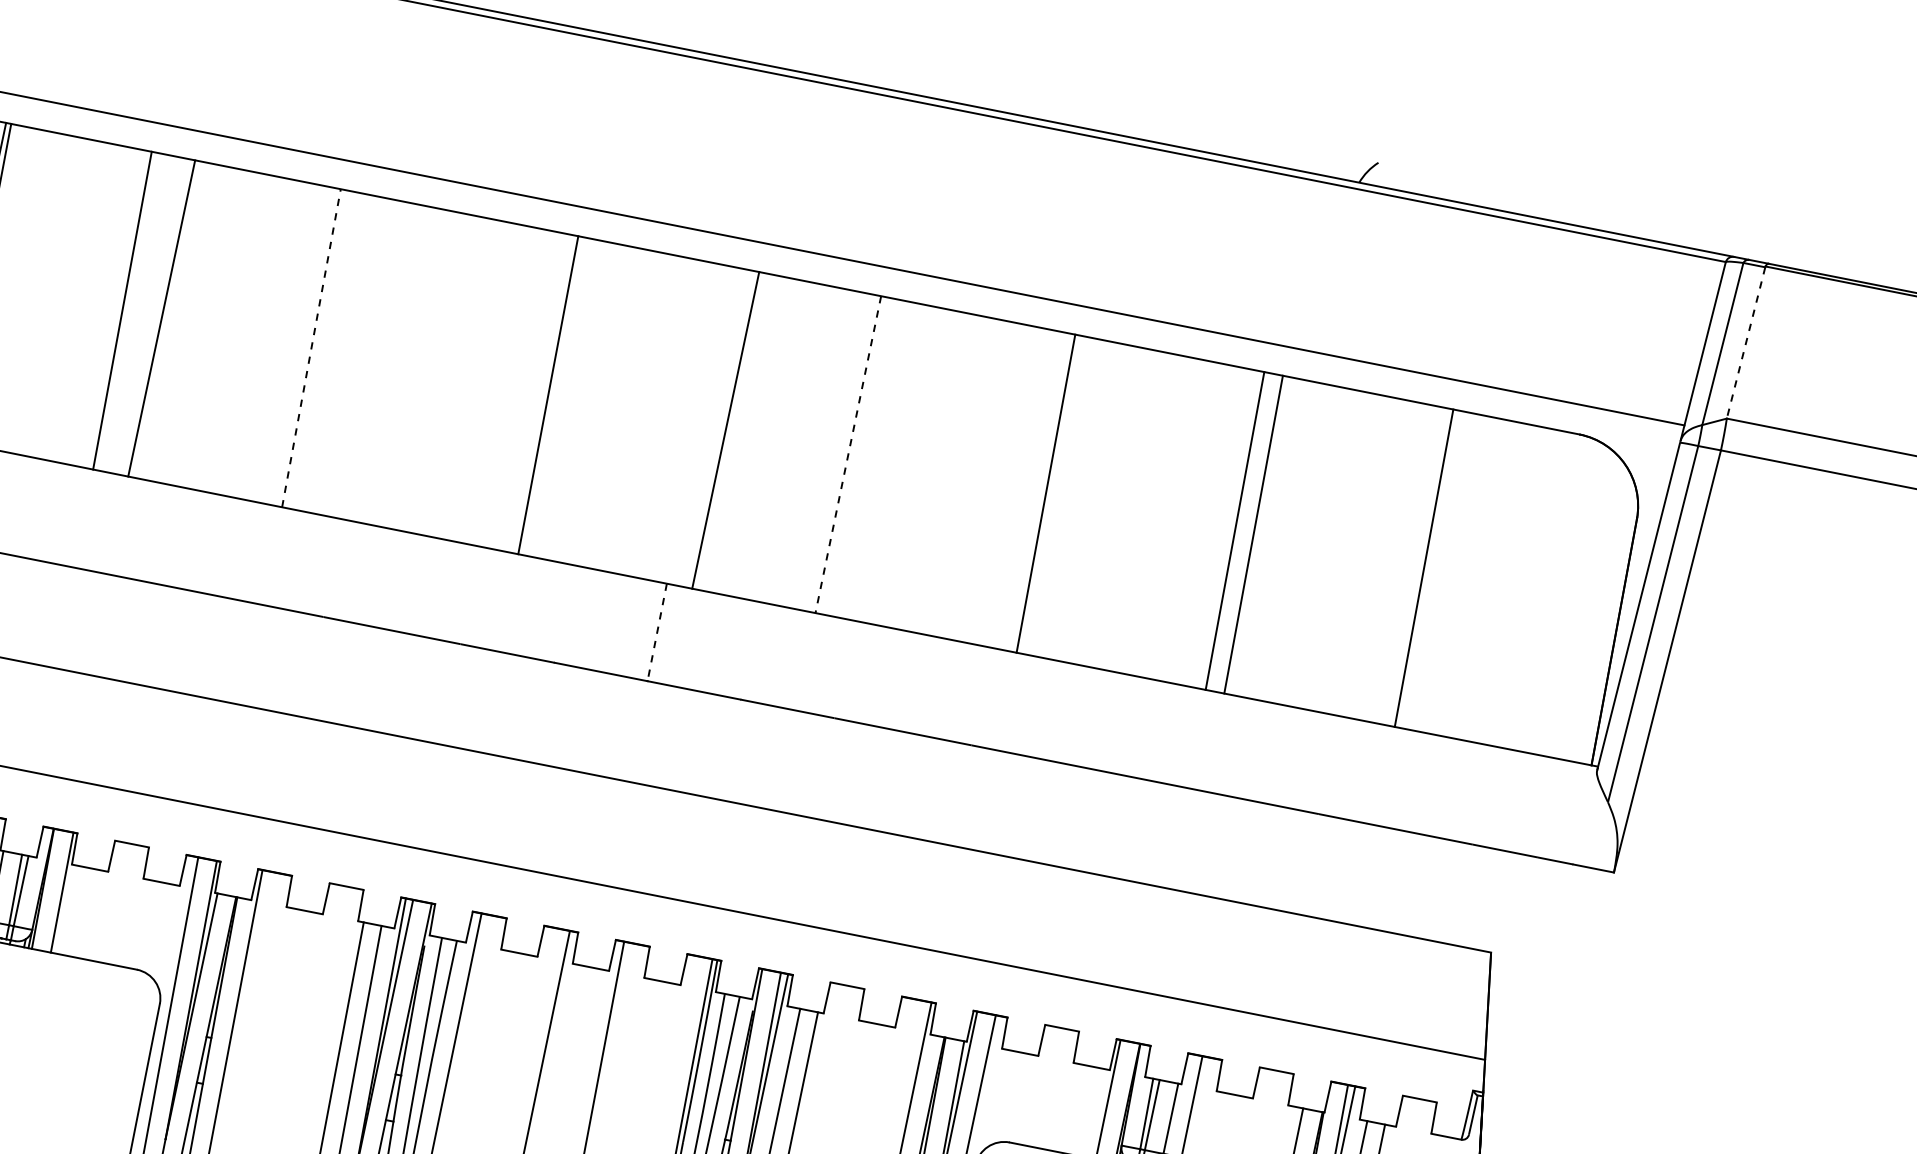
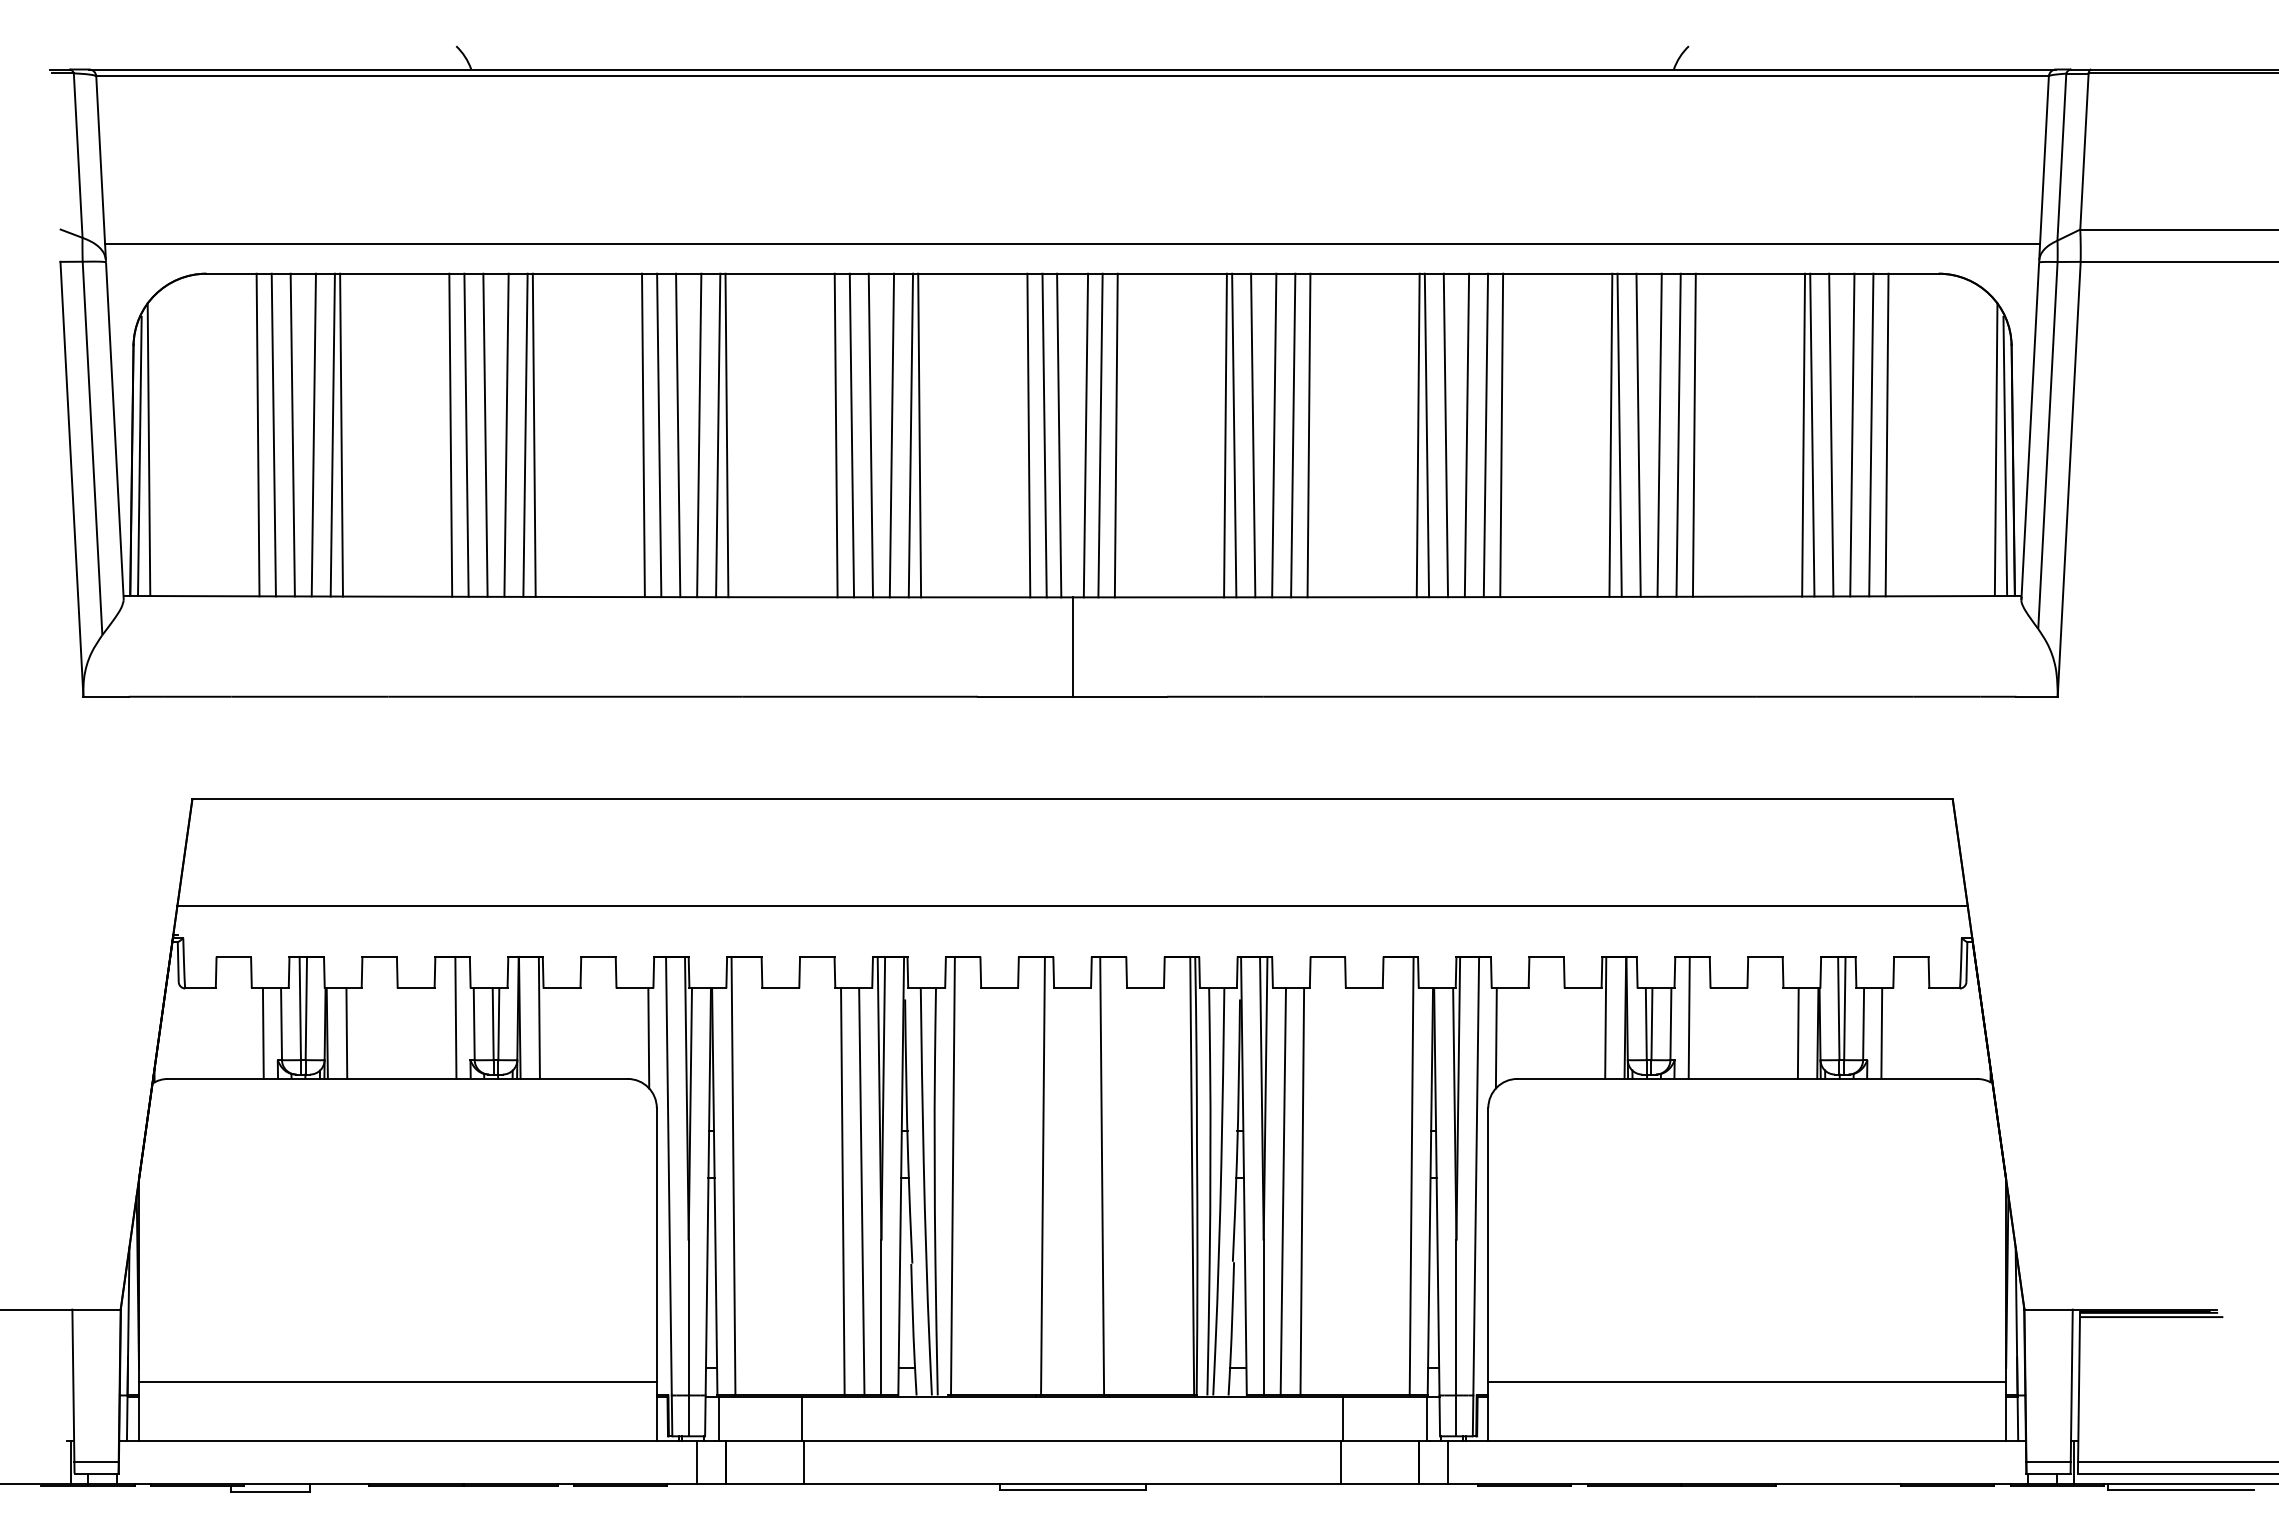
line: (88, 303) -> (450, 434), added
line: (103, 306) -> (466, 434), added
line: (143, 313) -> (506, 434), added
line: (169, 319) -> (533, 434), added
line: (277, 341) -> (643, 435), added
line: (1745, 343) -> (2084, 152), dashed -> solid
line: (293, 344) -> (659, 435), added
line: (311, 348) -> (678, 435), dashed -> solid
line: (332, 352) -> (699, 435), added
line: (350, 356) -> (718, 435), added
line: (358, 357) -> (726, 435), added
line: (465, 378) -> (835, 435), added
line: (481, 381) -> (851, 435), added
line: (500, 385) -> (870, 435), added
line: (520, 389) -> (891, 435), added
line: (539, 393) -> (910, 435), added
line: (655, 416) -> (1028, 435), added
line: (670, 419) -> (1044, 435), added
line: (685, 422) -> (1059, 435), added
line: (711, 427) -> (1085, 435), added
line: (740, 433) -> (1115, 435), added
line: (848, 454) -> (1225, 435), dashed -> solid
line: (857, 456) -> (1234, 435), added
line: (875, 460) -> (1253, 435), added
line: (896, 464) -> (1274, 435), added
line: (915, 467) -> (1293, 435), added
line: (929, 470) -> (1308, 435), added
line: (1036, 491) -> (1417, 435), added
line: (1064, 497) -> (1445, 435), added
line: (1084, 501) -> (1466, 435), added
line: (1103, 505) -> (1485, 435), added
line: (1119, 508) -> (1501, 435), added
line: (1226, 528) -> (1610, 434), added
line: (1274, 537) -> (1659, 434), added
line: (1292, 541) -> (1678, 434), added
line: (1307, 544) -> (1693, 434), added
line: (1415, 565) -> (1803, 434), added
line: (1442, 571) -> (1831, 434), added
line: (1463, 575) -> (1852, 434), added
line: (1482, 579) -> (1871, 434), added
line: (1496, 582) -> (1886, 434), added
line: (1600, 617) -> (1995, 449), added
line: (1609, 626) -> (2005, 456), added
line: (657, 632) -> (1072, 647), dashed -> solid
line: (165, 934) -> (648, 1038), added
line: (996, 1098) -> (1495, 1038), added

